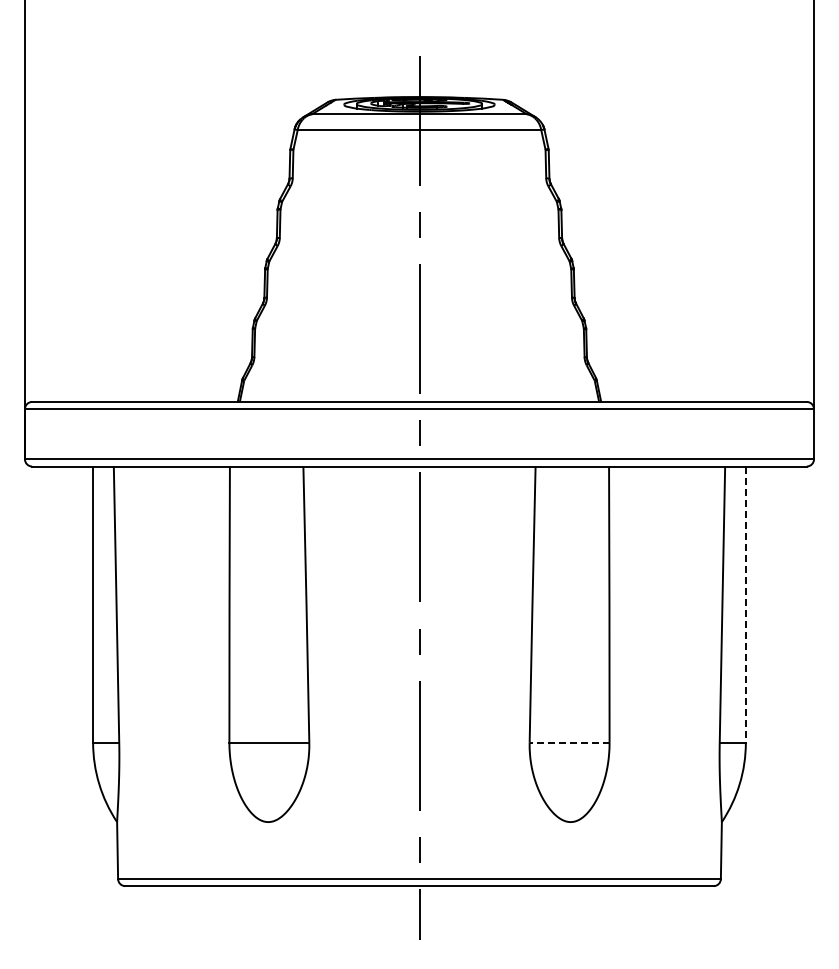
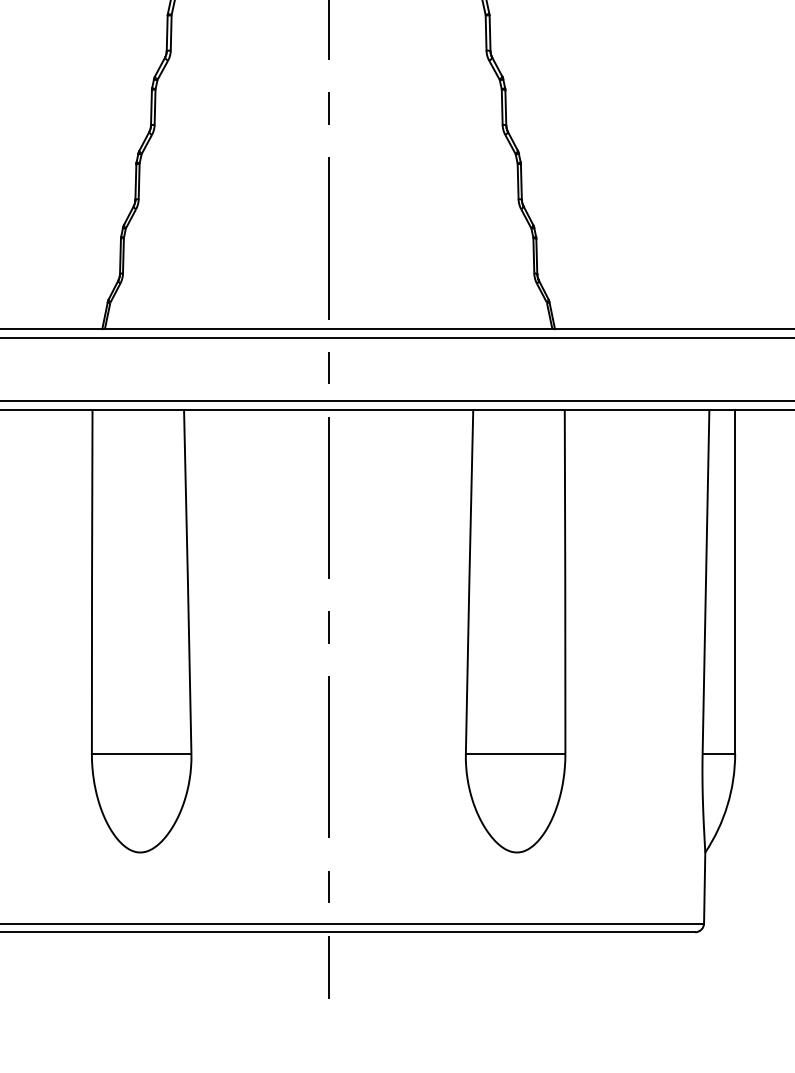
line: (745, 605) -> (734, 582), dashed -> solid
line: (569, 742) -> (515, 753), dashed -> solid

